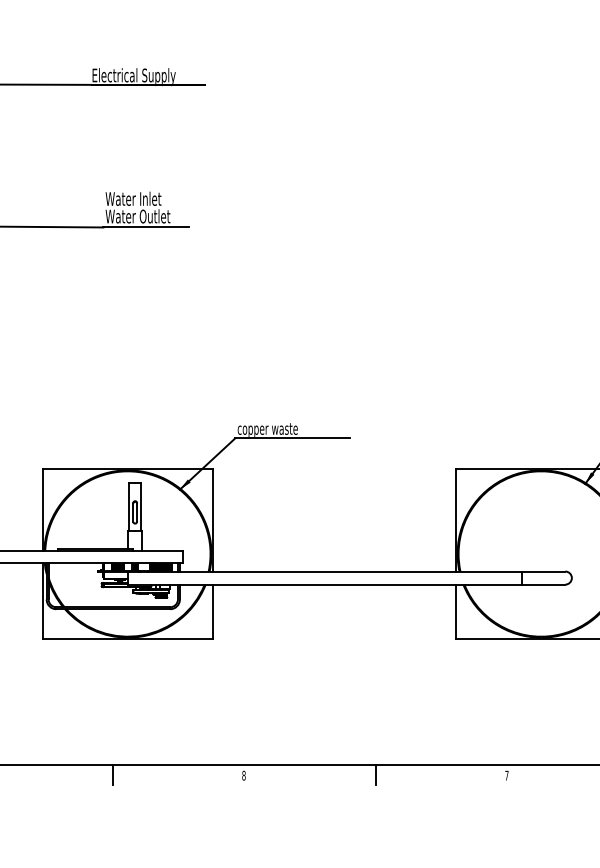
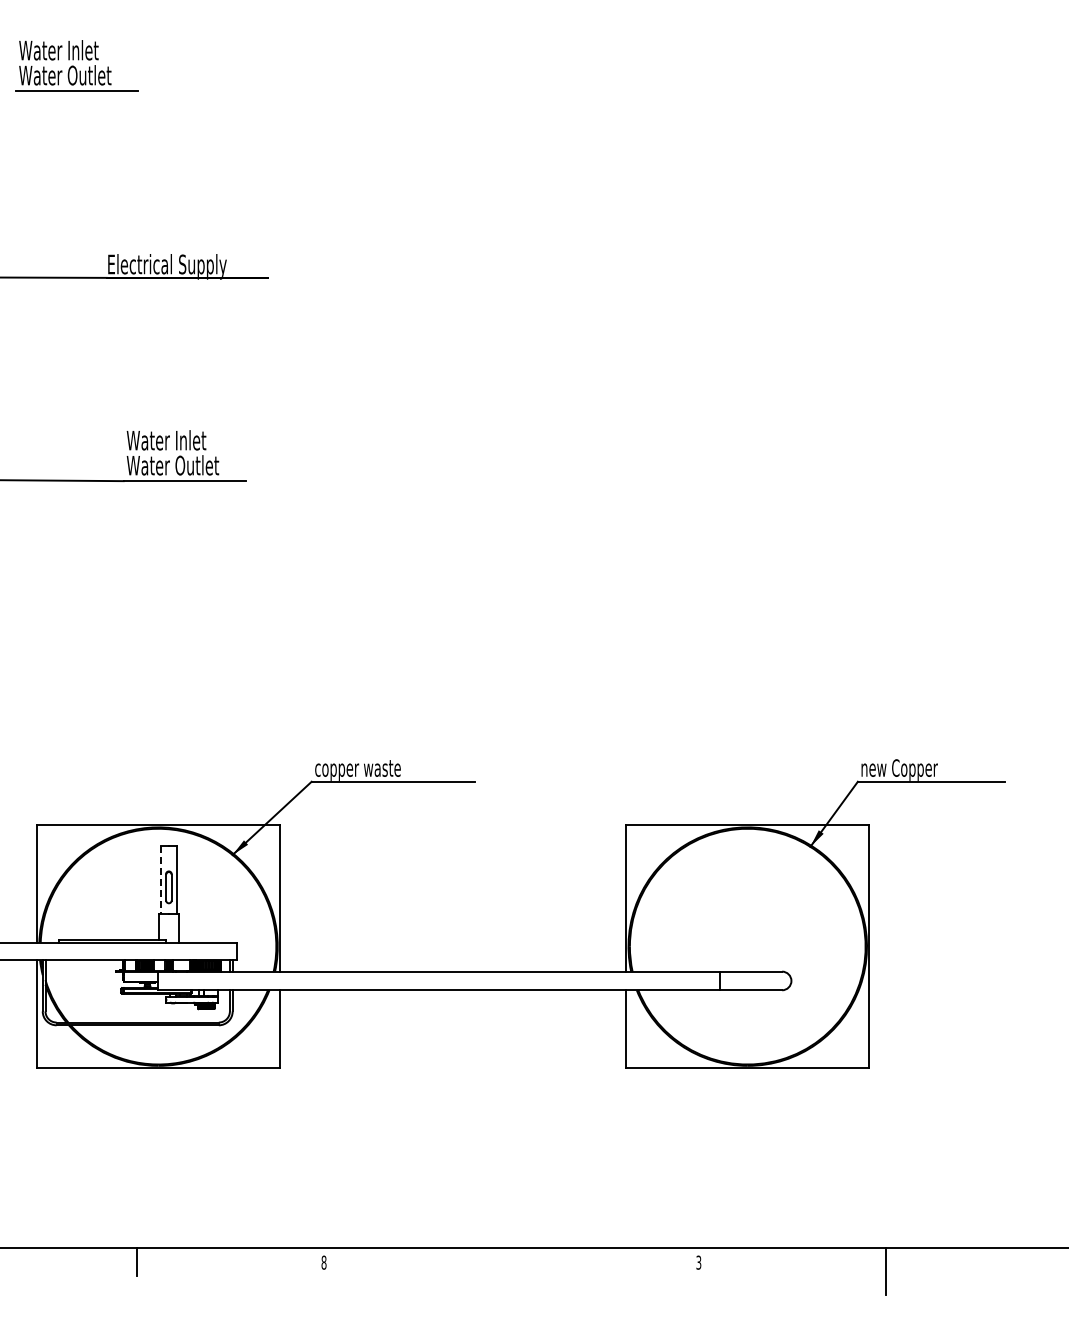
line: (129, 506) -> (160, 879), solid -> dashed
line: (375, 774) -> (511, 1261), removed
text: (506, 775) -> (698, 1262), 7 -> 3

